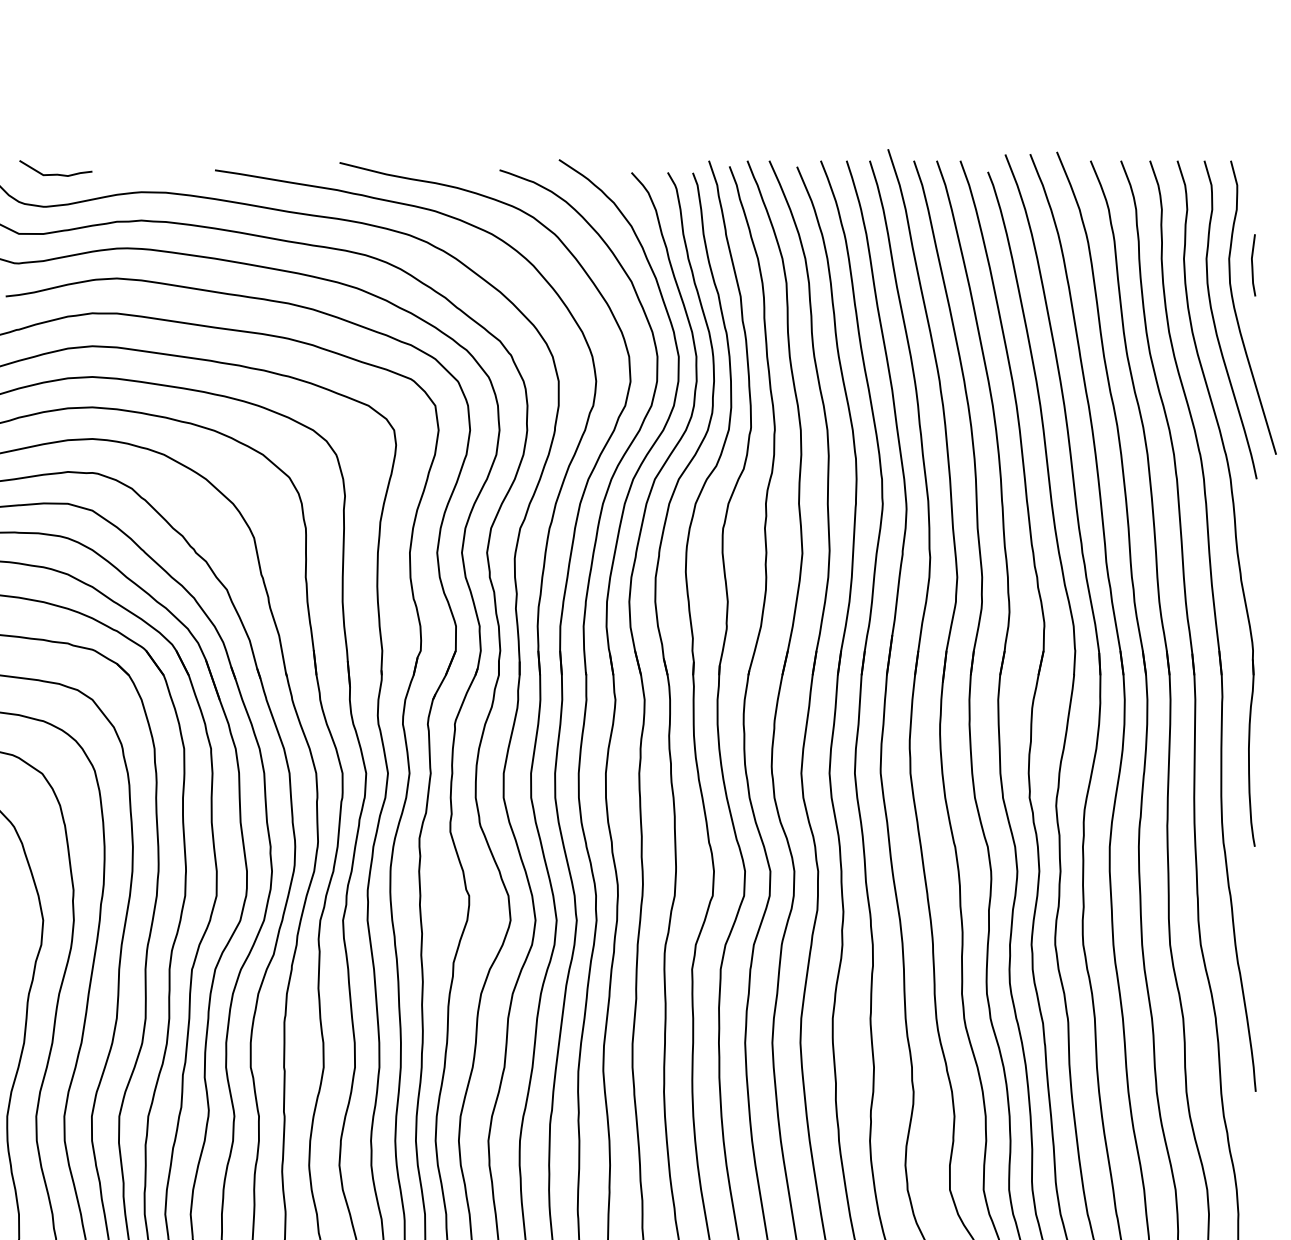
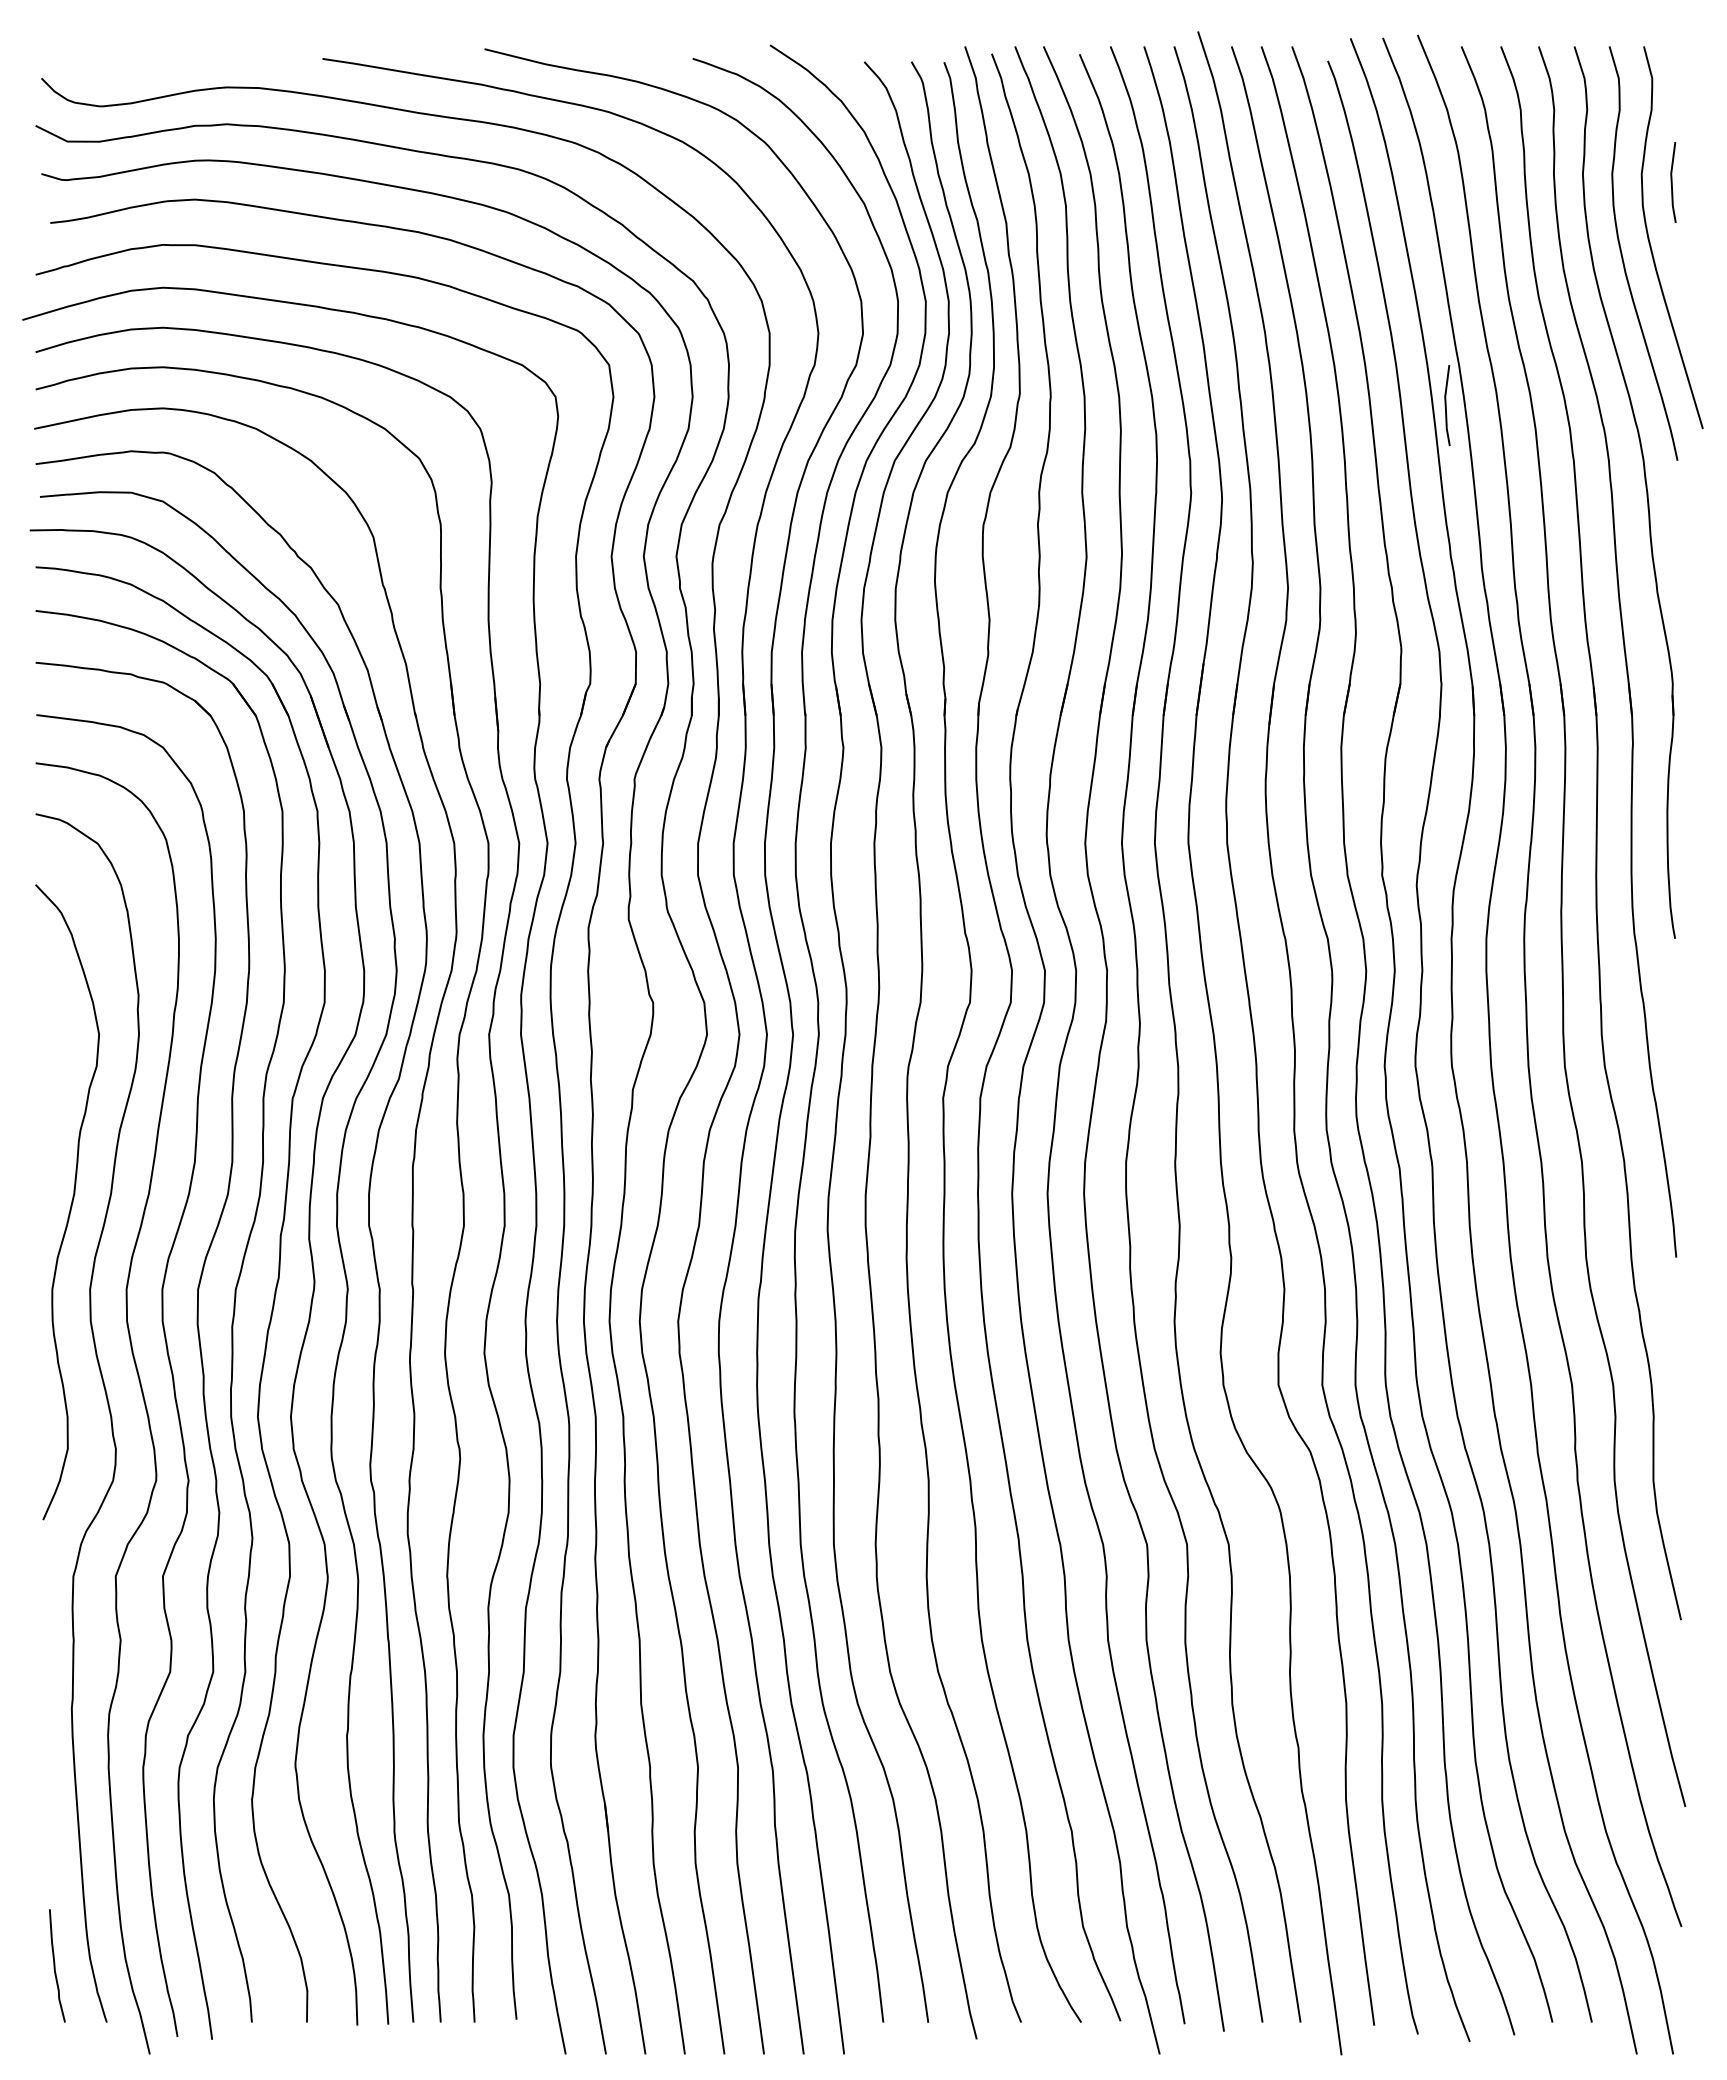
curve: (55, 173) -> (115, 63), removed
line: (1079, 436) -> (1446, 405), added

